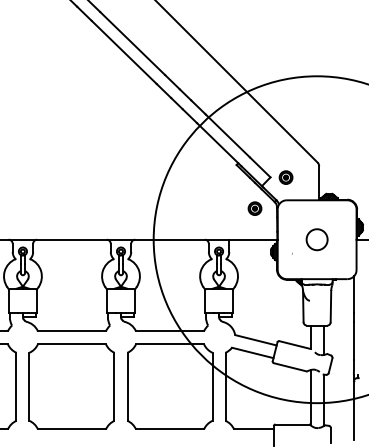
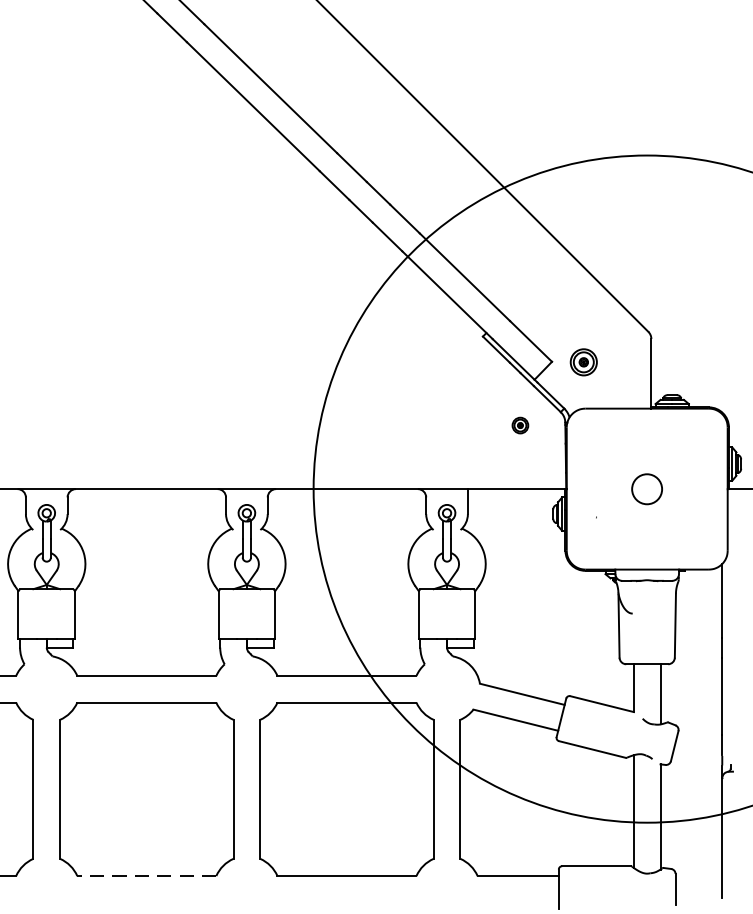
part: (254, 208) -> (519, 425), size x0.6
circle: (316, 239) -> (645, 488), size x0.7
line: (71, 429) -> (145, 876), solid -> dashed

